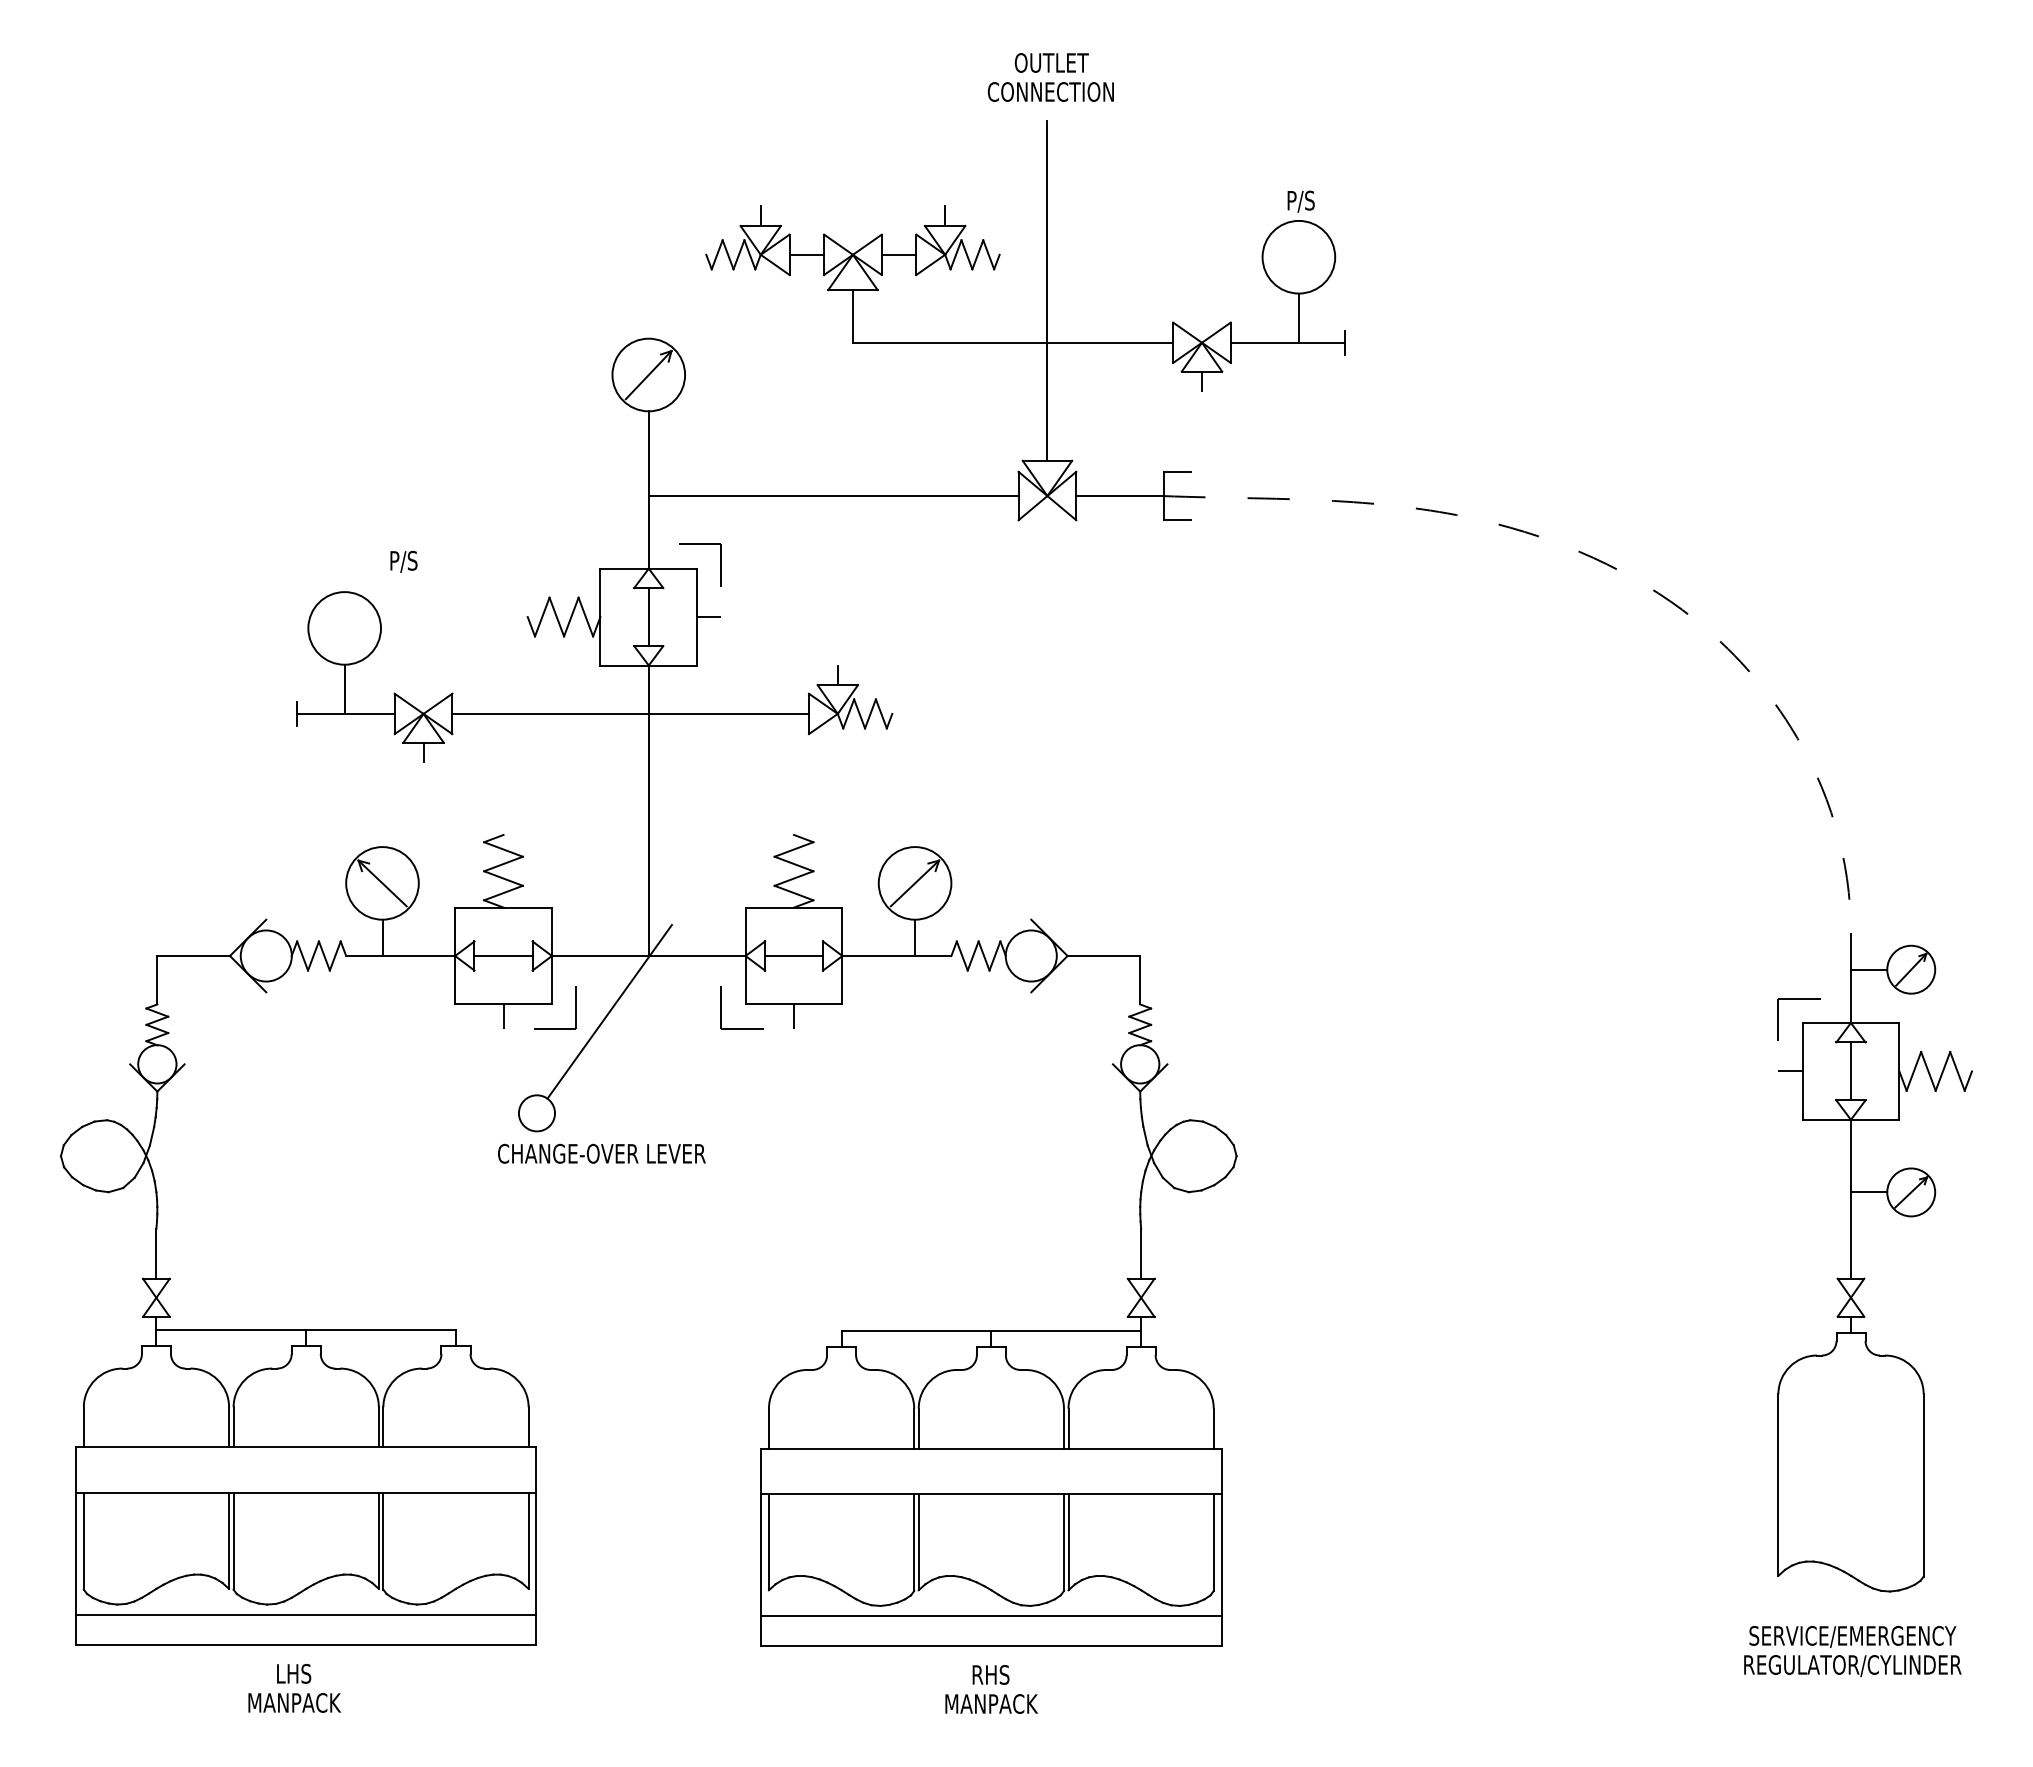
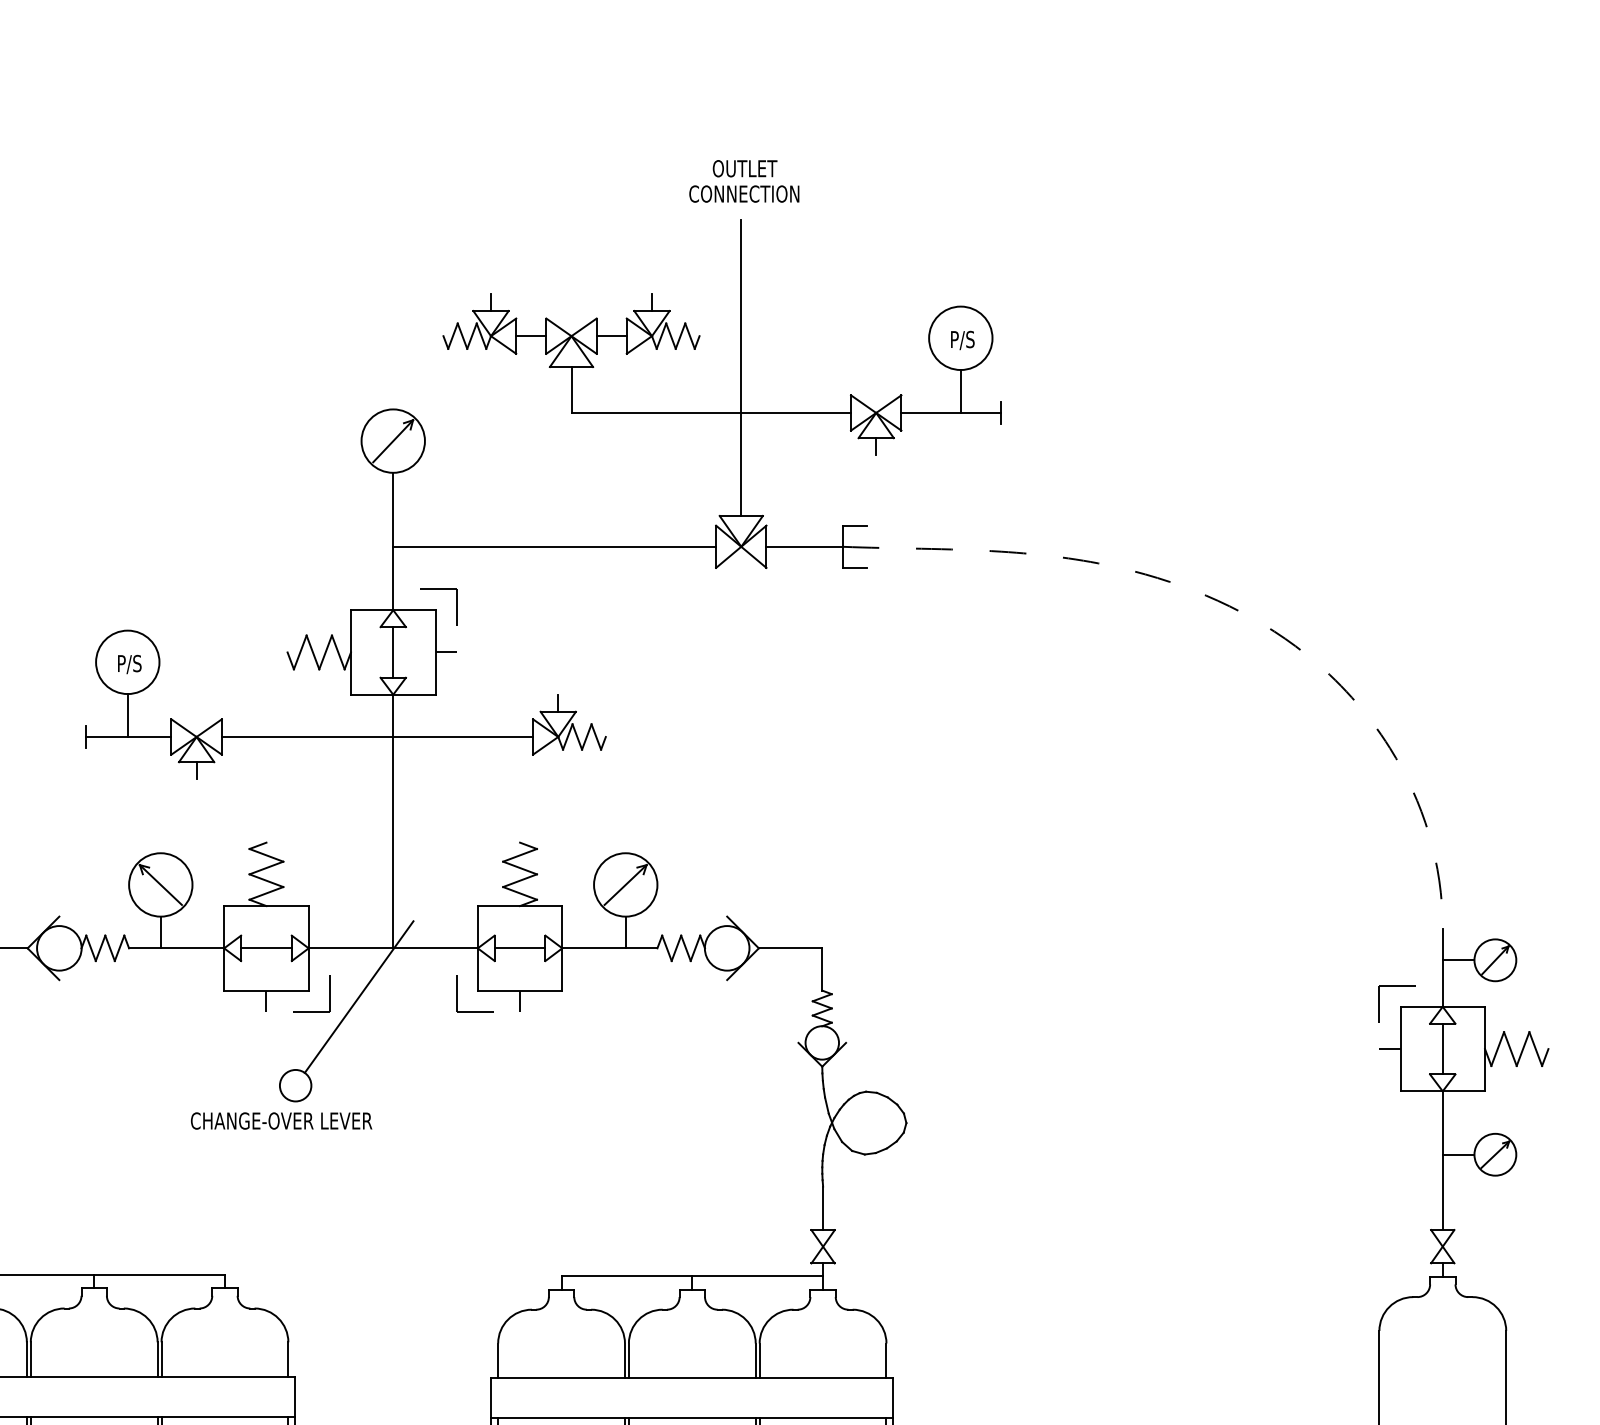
text: (1300, 201) -> (962, 340), moved
text: (403, 561) -> (129, 664), moved
text: (601, 1153) -> (281, 1120), moved

